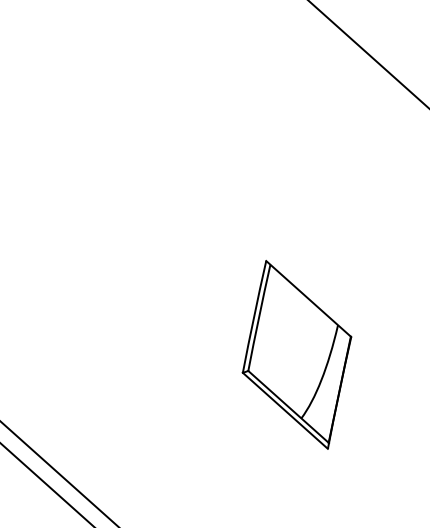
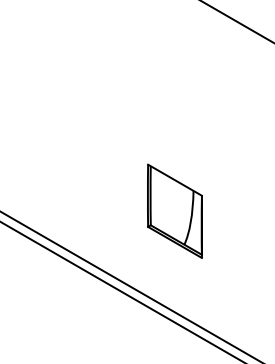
part: (296, 353) -> (174, 210), moved

